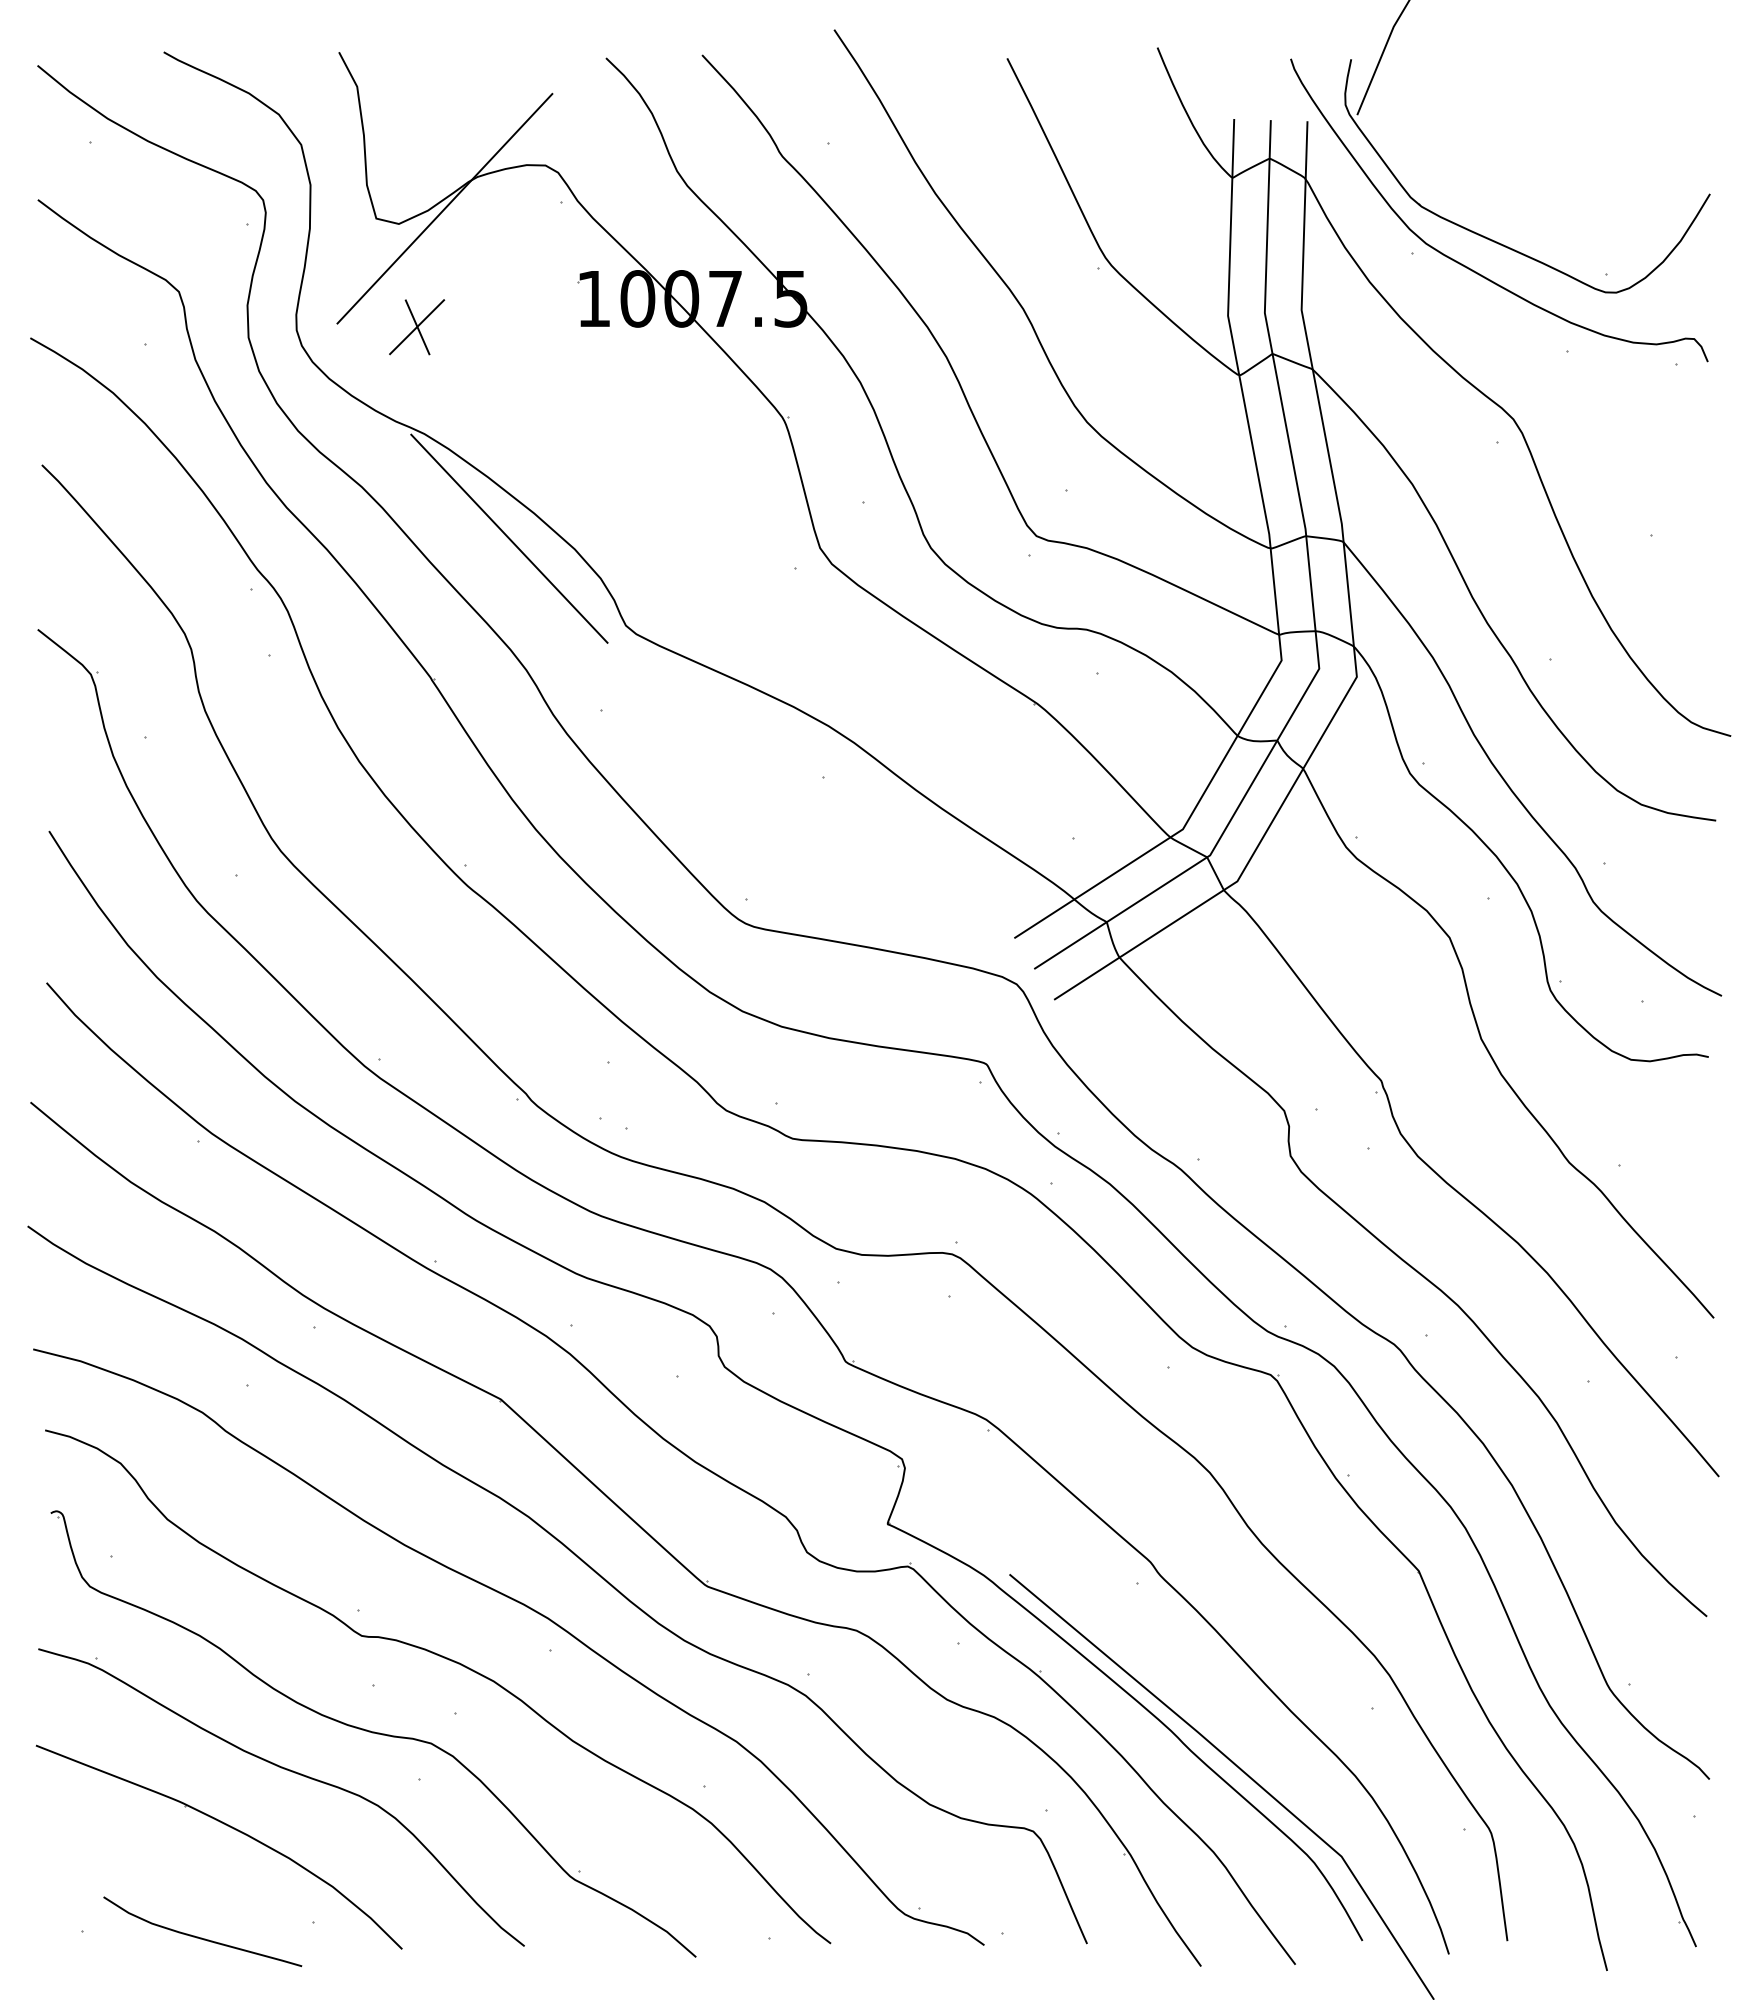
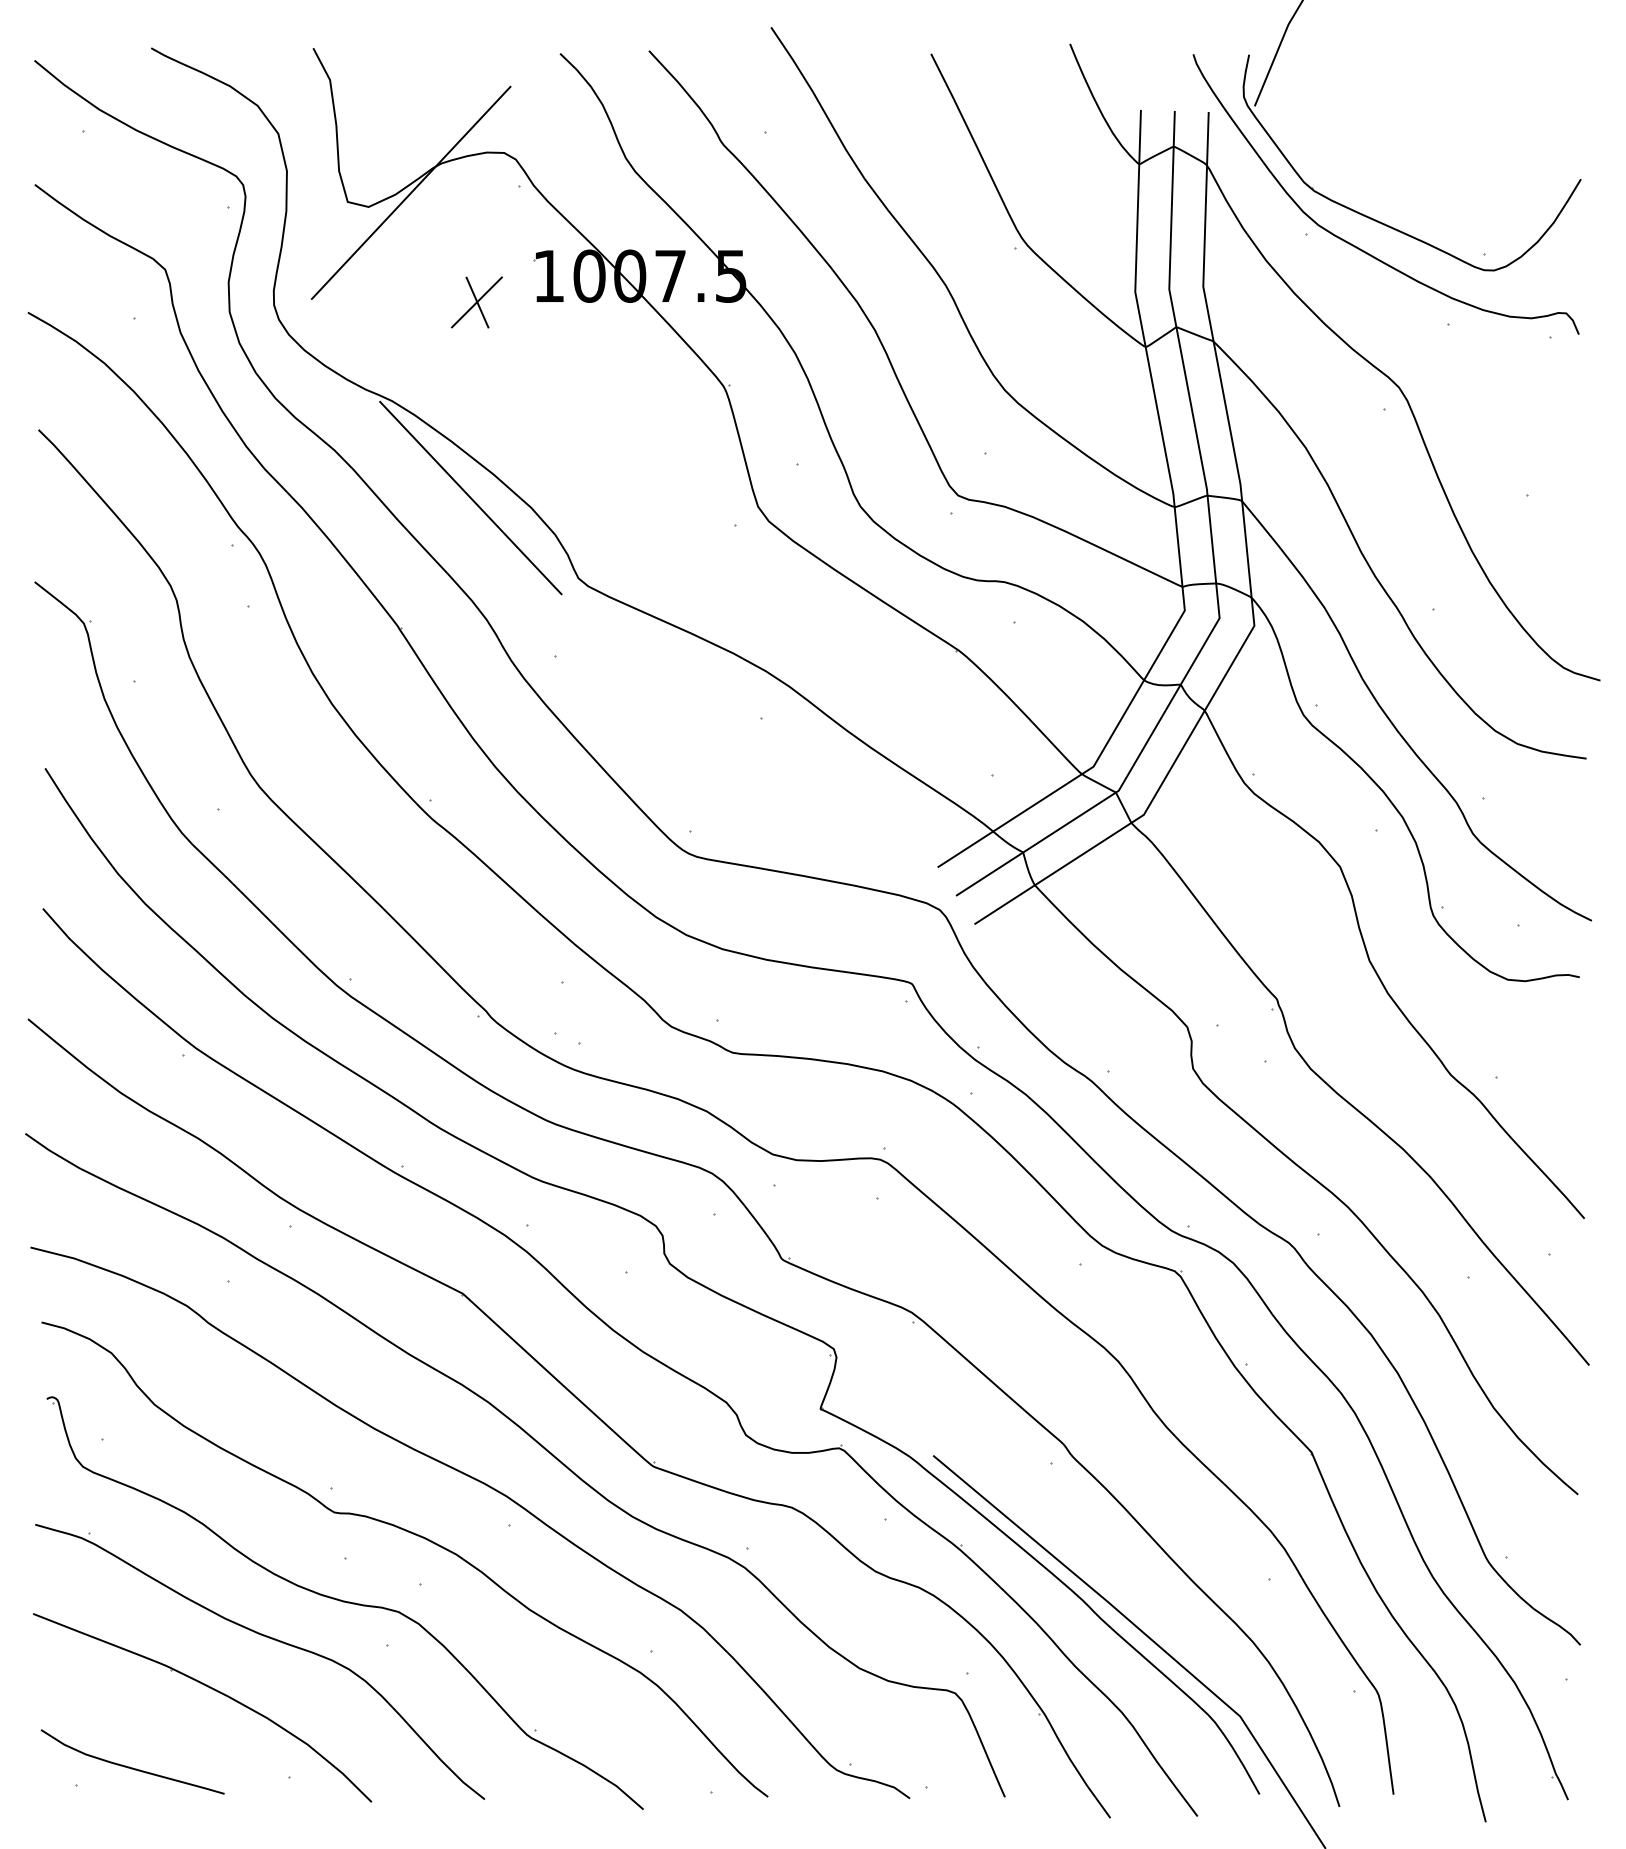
part: (417, 327) -> (477, 302), moved
curve: (201, 1937) -> (131, 1767), moved

